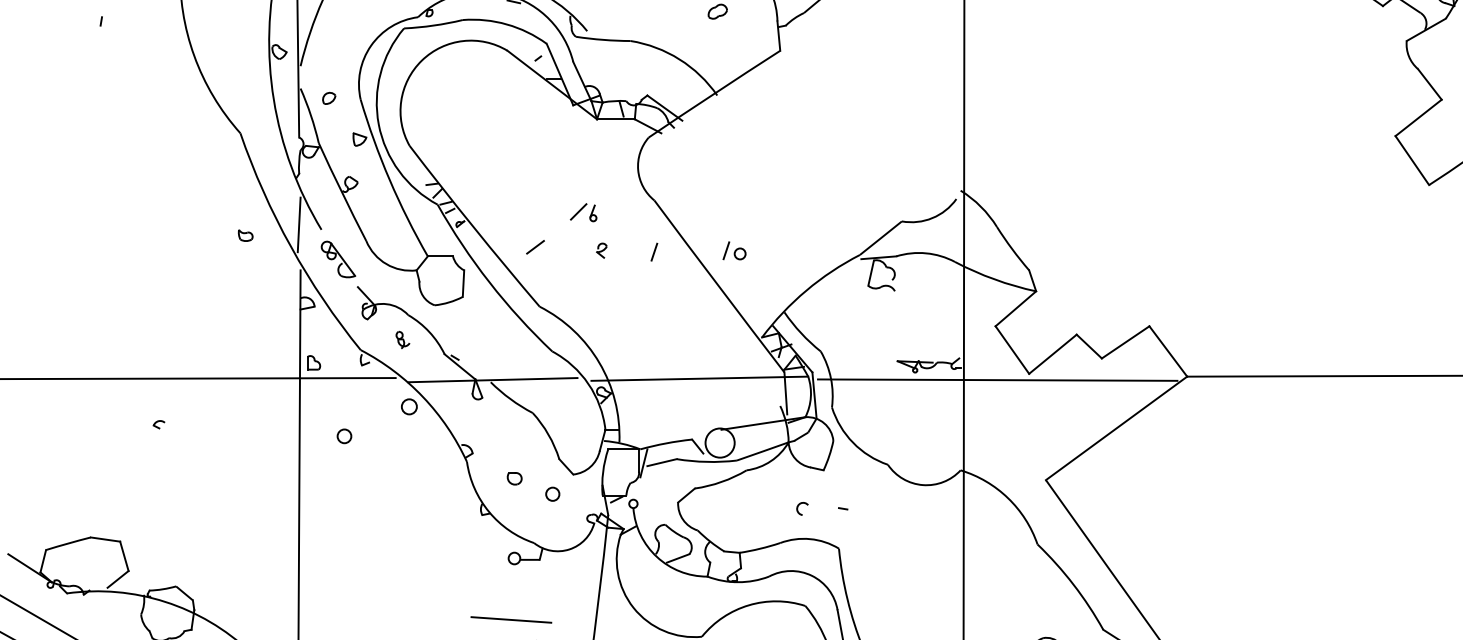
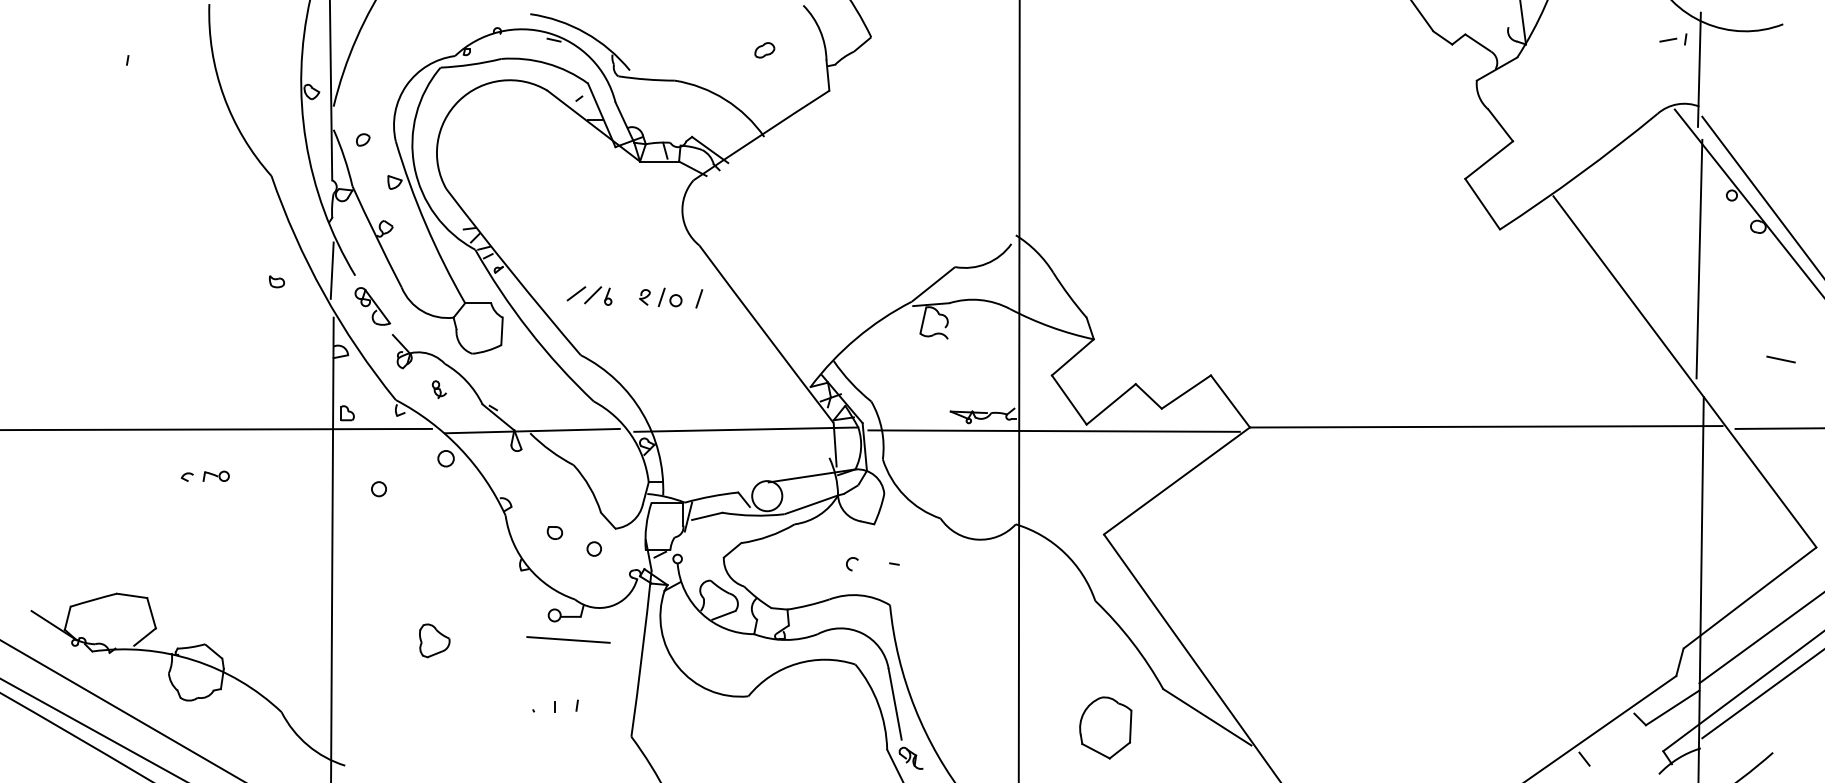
part: (583, 212) -> (598, 295), moved
part: (733, 250) -> (669, 297), moved
part: (186, 423) -> (215, 475), added
part: (398, 582) -> (434, 640), added
line: (511, 619) -> (568, 639), moved

